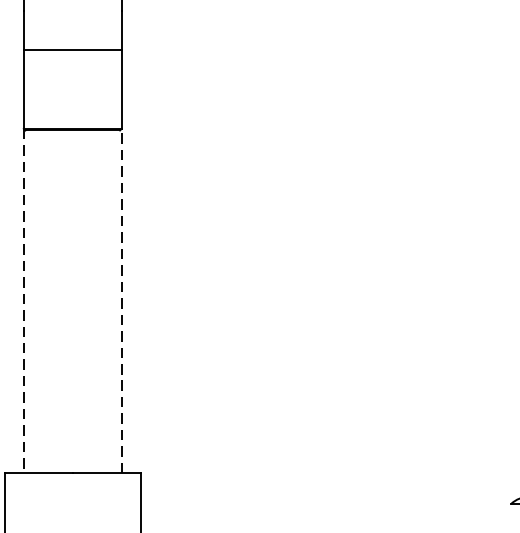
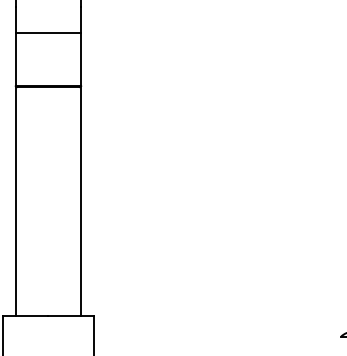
line: (122, 300) -> (81, 200), dashed -> solid
line: (23, 301) -> (15, 201), dashed -> solid

